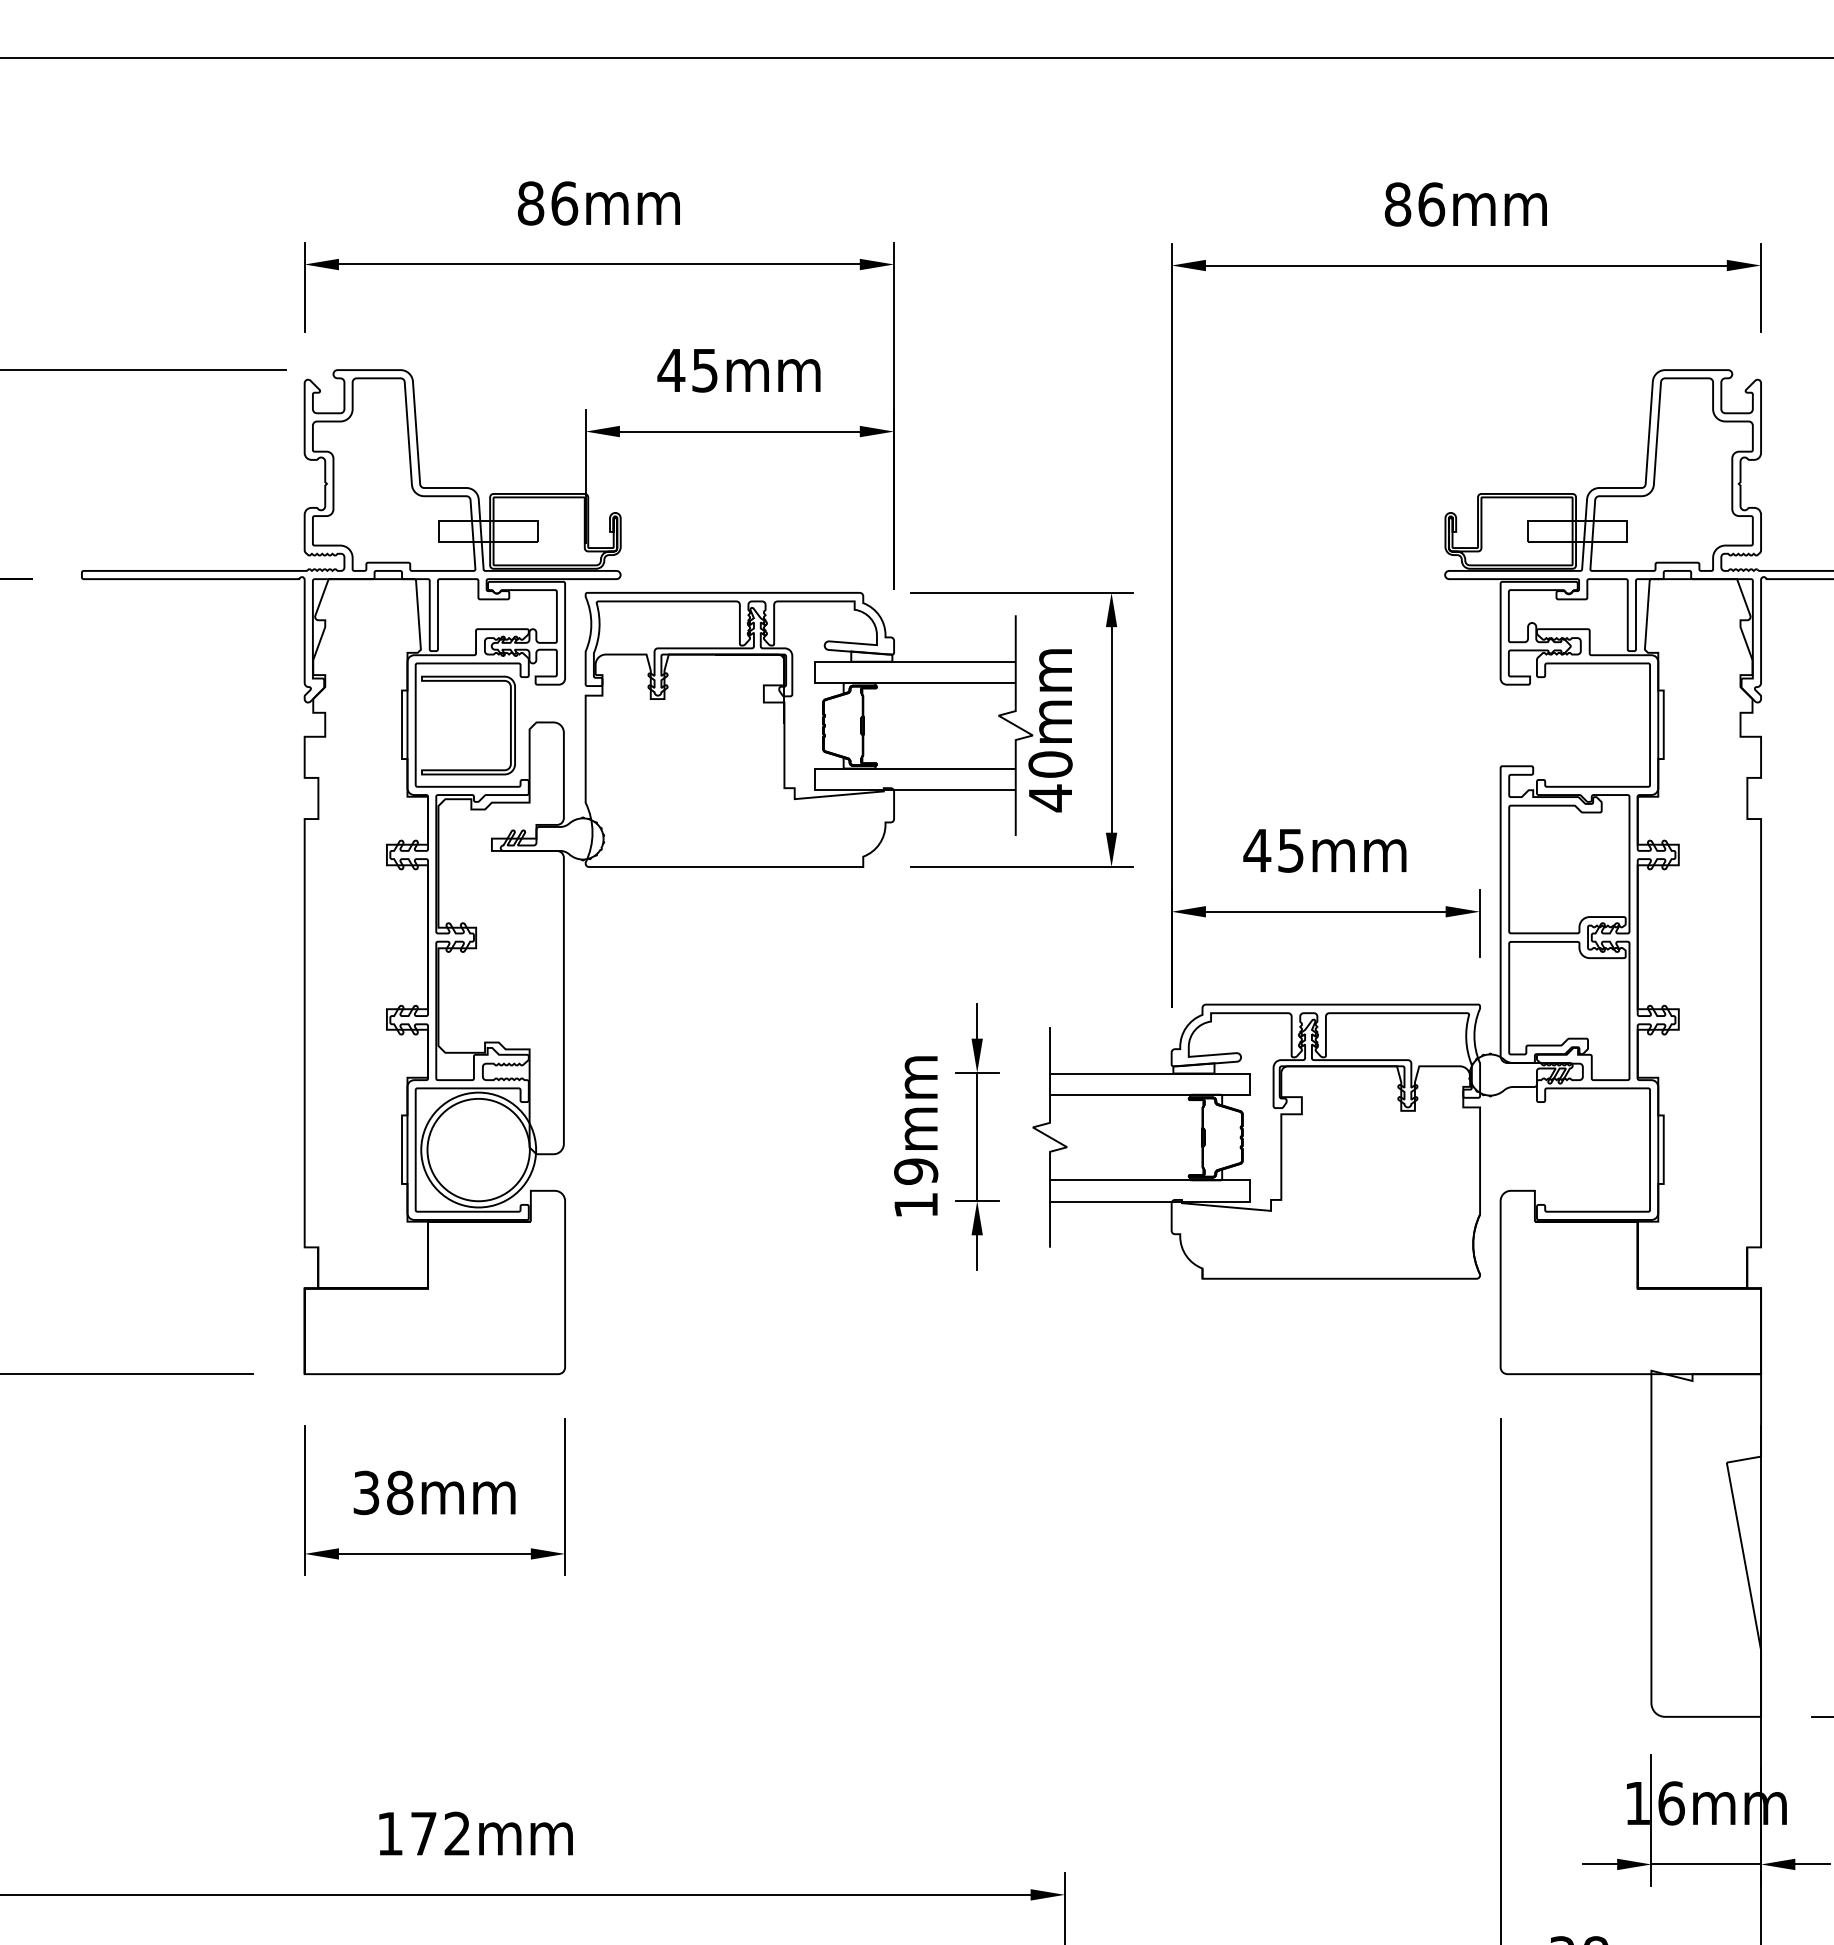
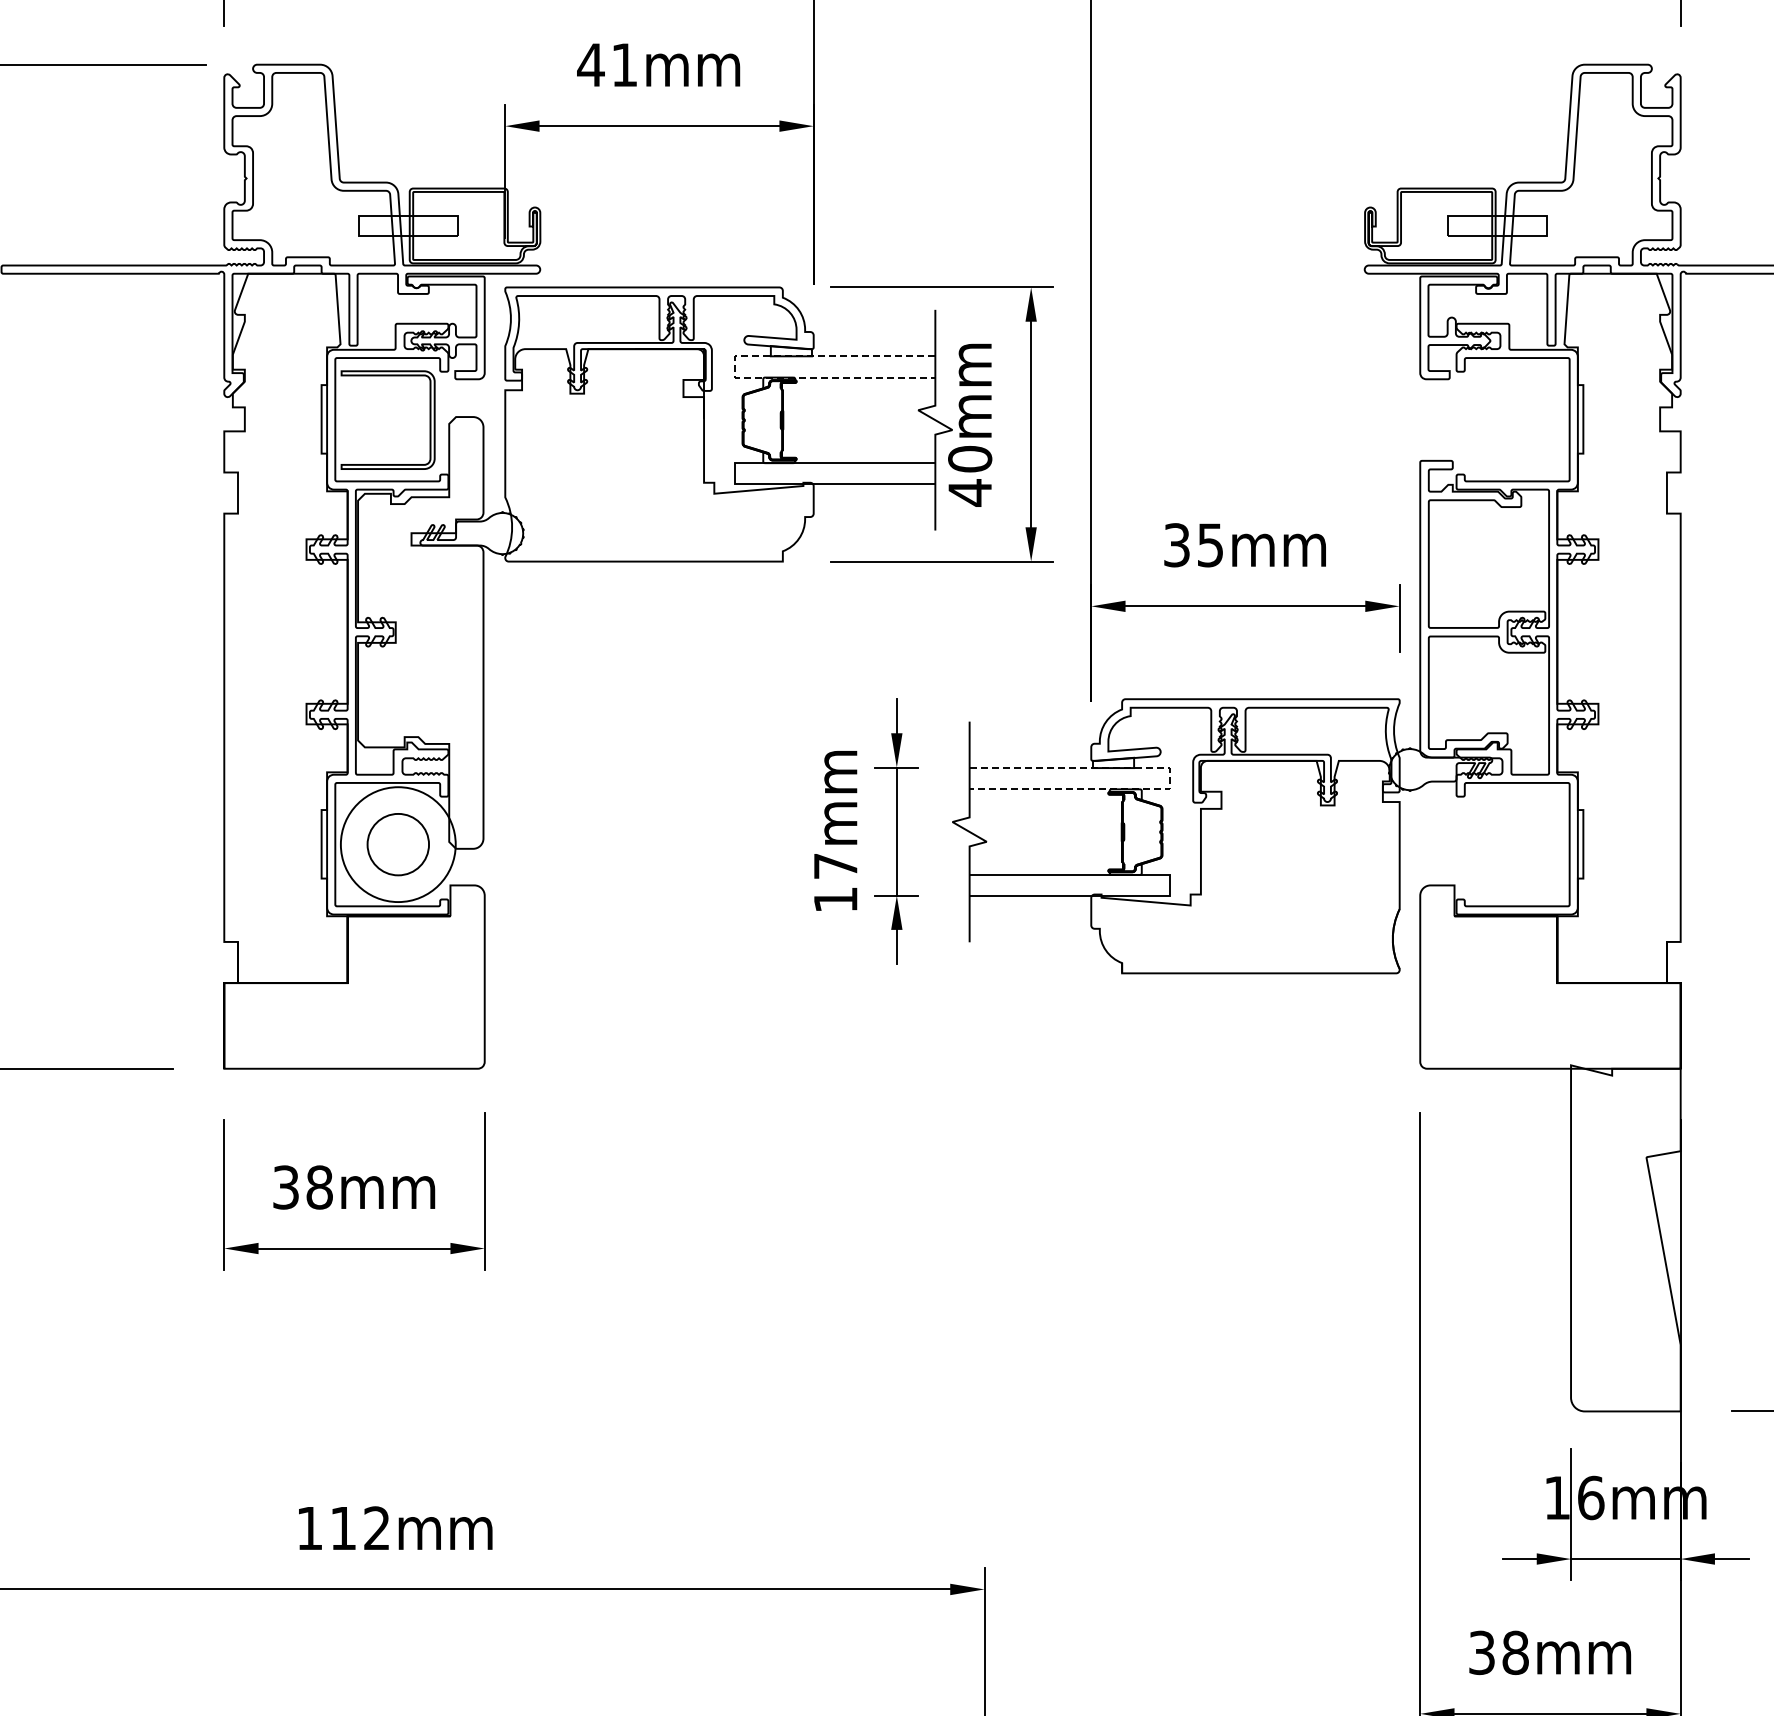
text: (704, 370) -> (624, 65), 45mm -> 41mm
line: (815, 672) -> (735, 367), solid -> dashed
text: (1257, 850) -> (1177, 545), 45mm -> 35mm
line: (1250, 1084) -> (1170, 779), solid -> dashed
circle: (478, 1149) -> (398, 844), size x0.6
text: (916, 1171) -> (836, 866), 19mm -> 17mm
text: (423, 1833) -> (343, 1528), 172mm -> 112mm

